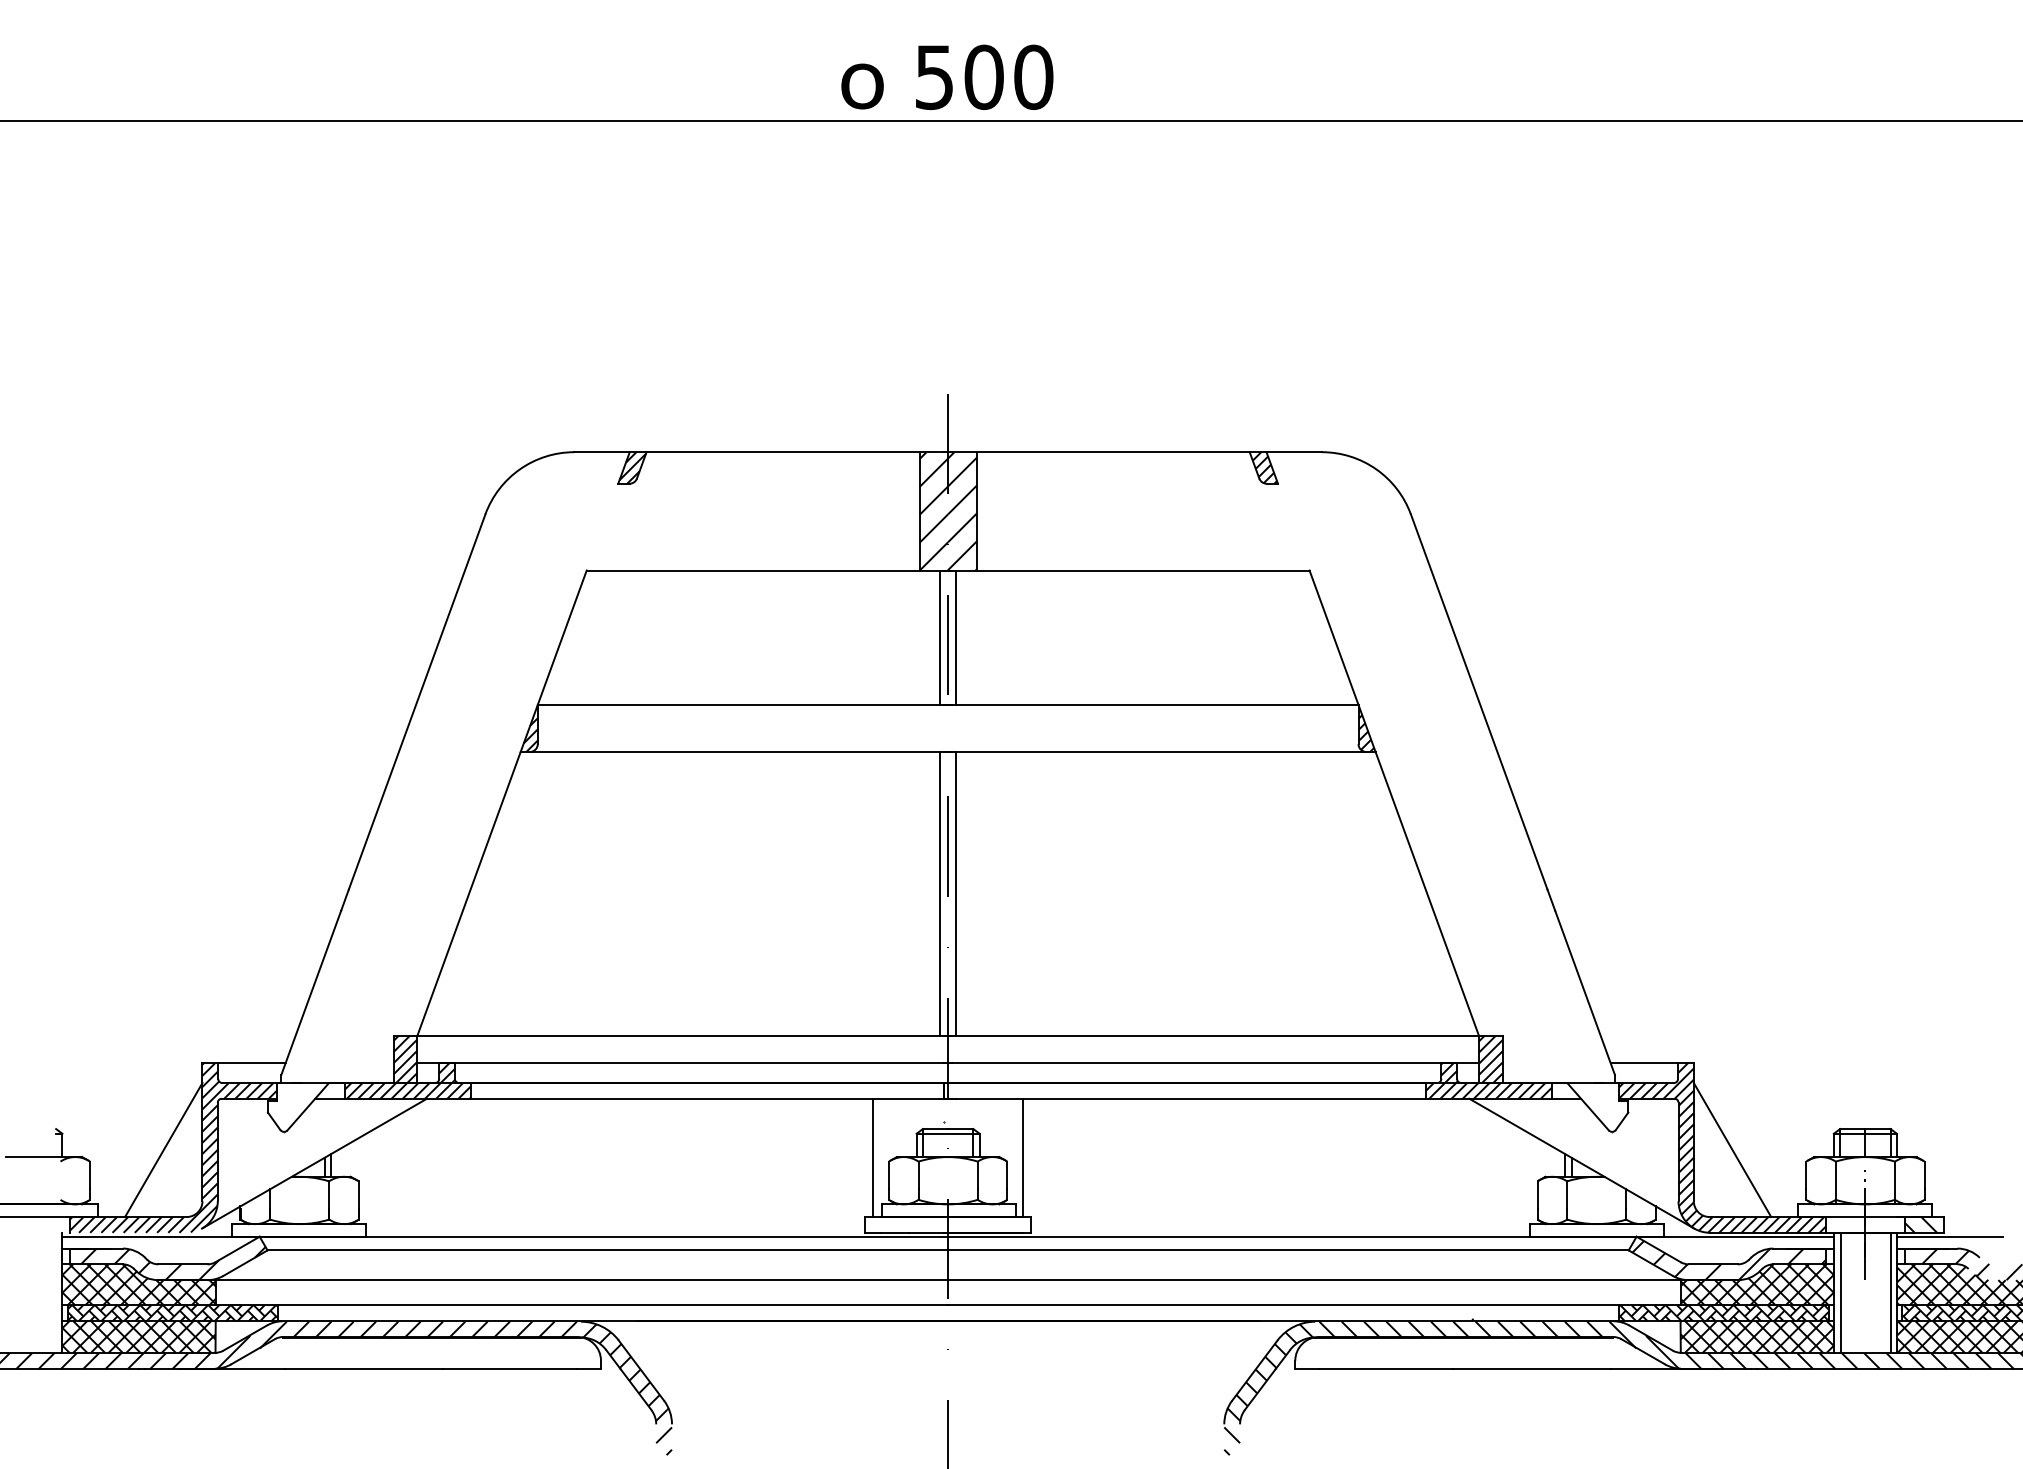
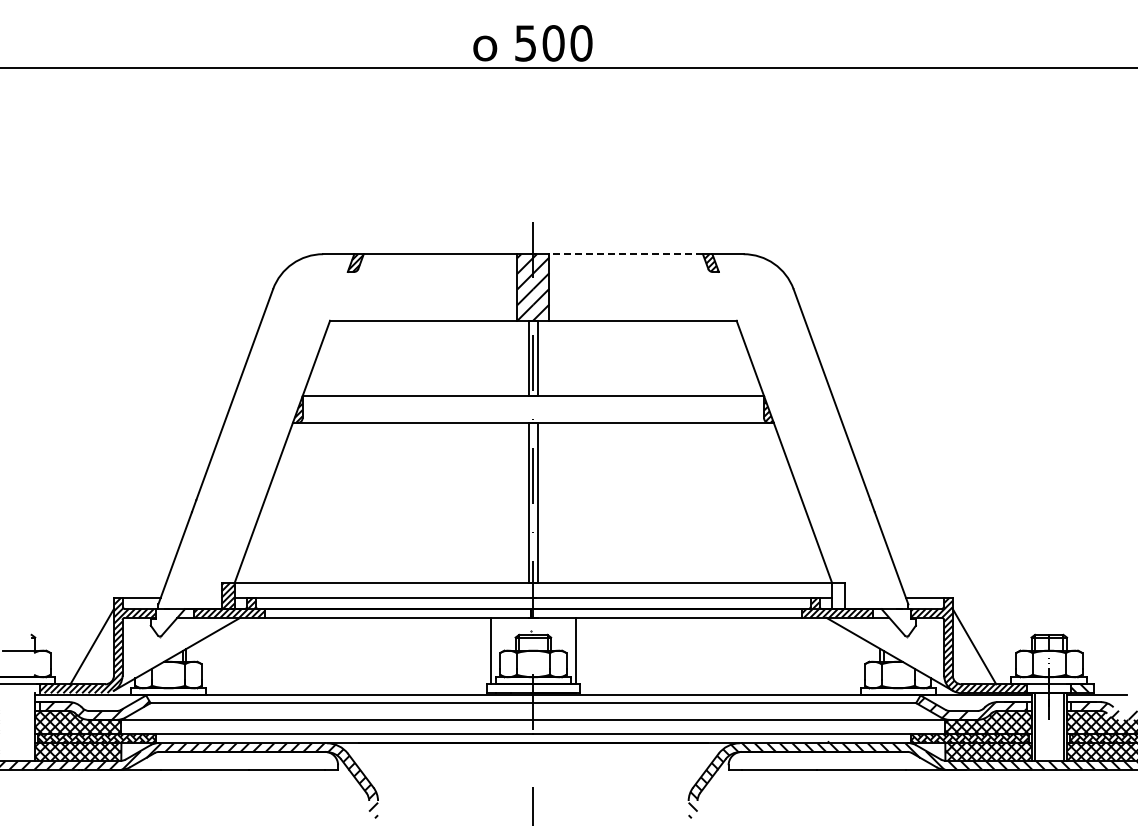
line: (1113, 452) -> (626, 254), solid -> dashed
hatch: (1490, 1058) -> (838, 595), removed

